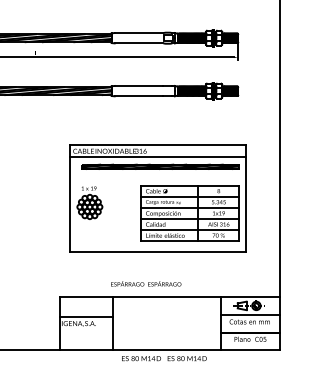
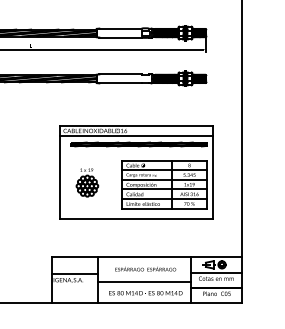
part: (89, 202) -> (87, 182), moved
text: (146, 283) -> (145, 268), moved
line: (166, 325) -> (144, 281), added
text: (164, 358) -> (145, 293), moved

